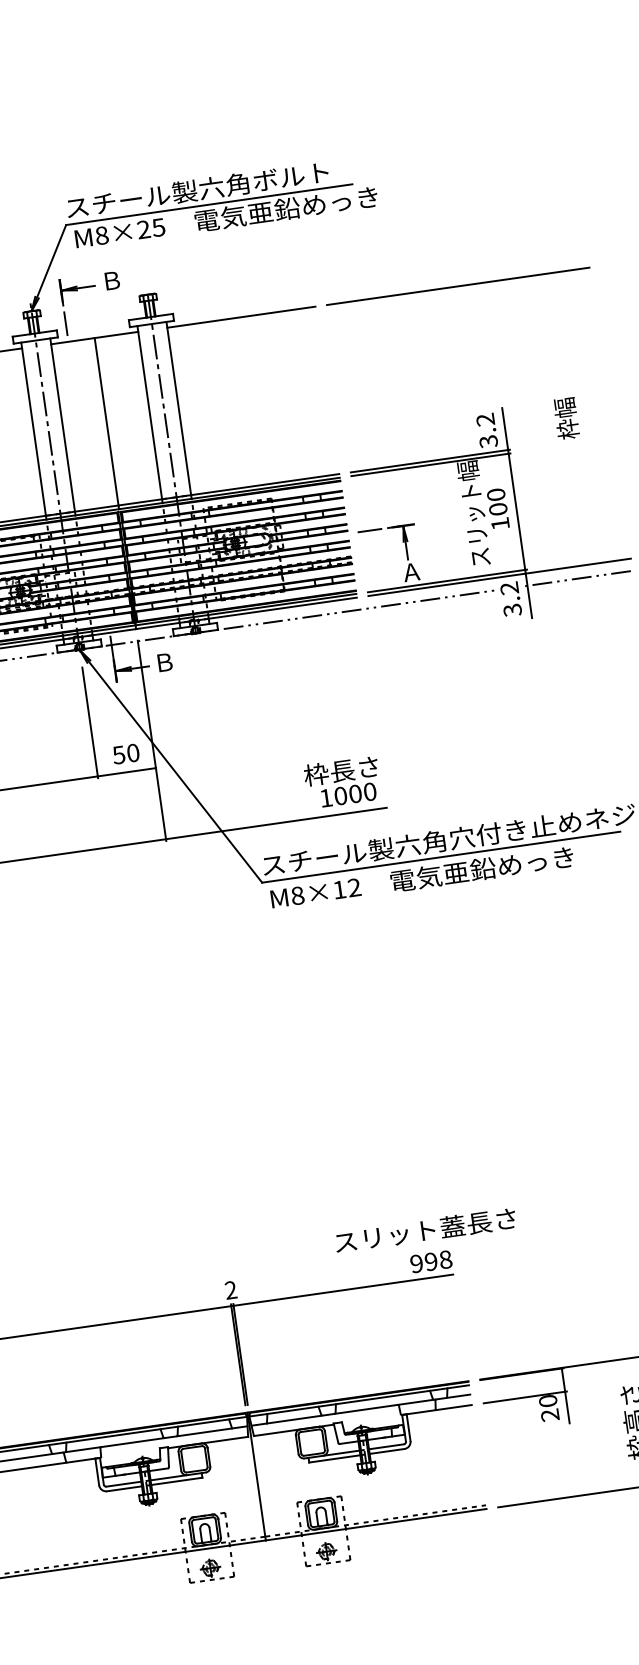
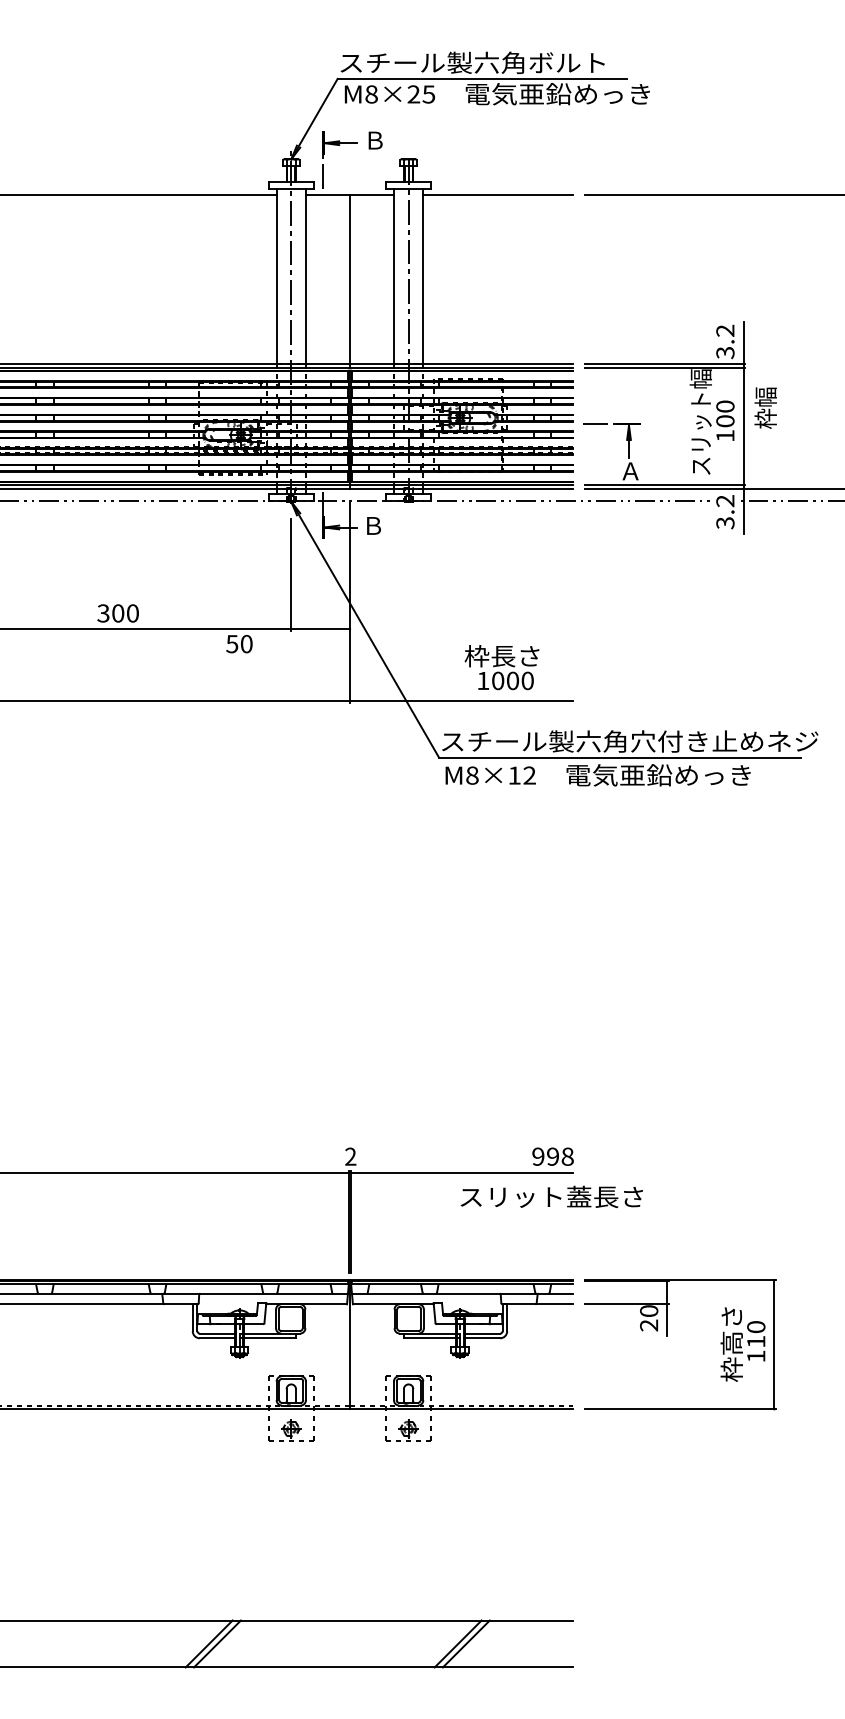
text: (566, 418) -> (765, 407), moved
text: (126, 754) -> (239, 644), moved
text: (342, 782) -> (501, 667), moved
text: (425, 1230) -> (551, 1196), moved

